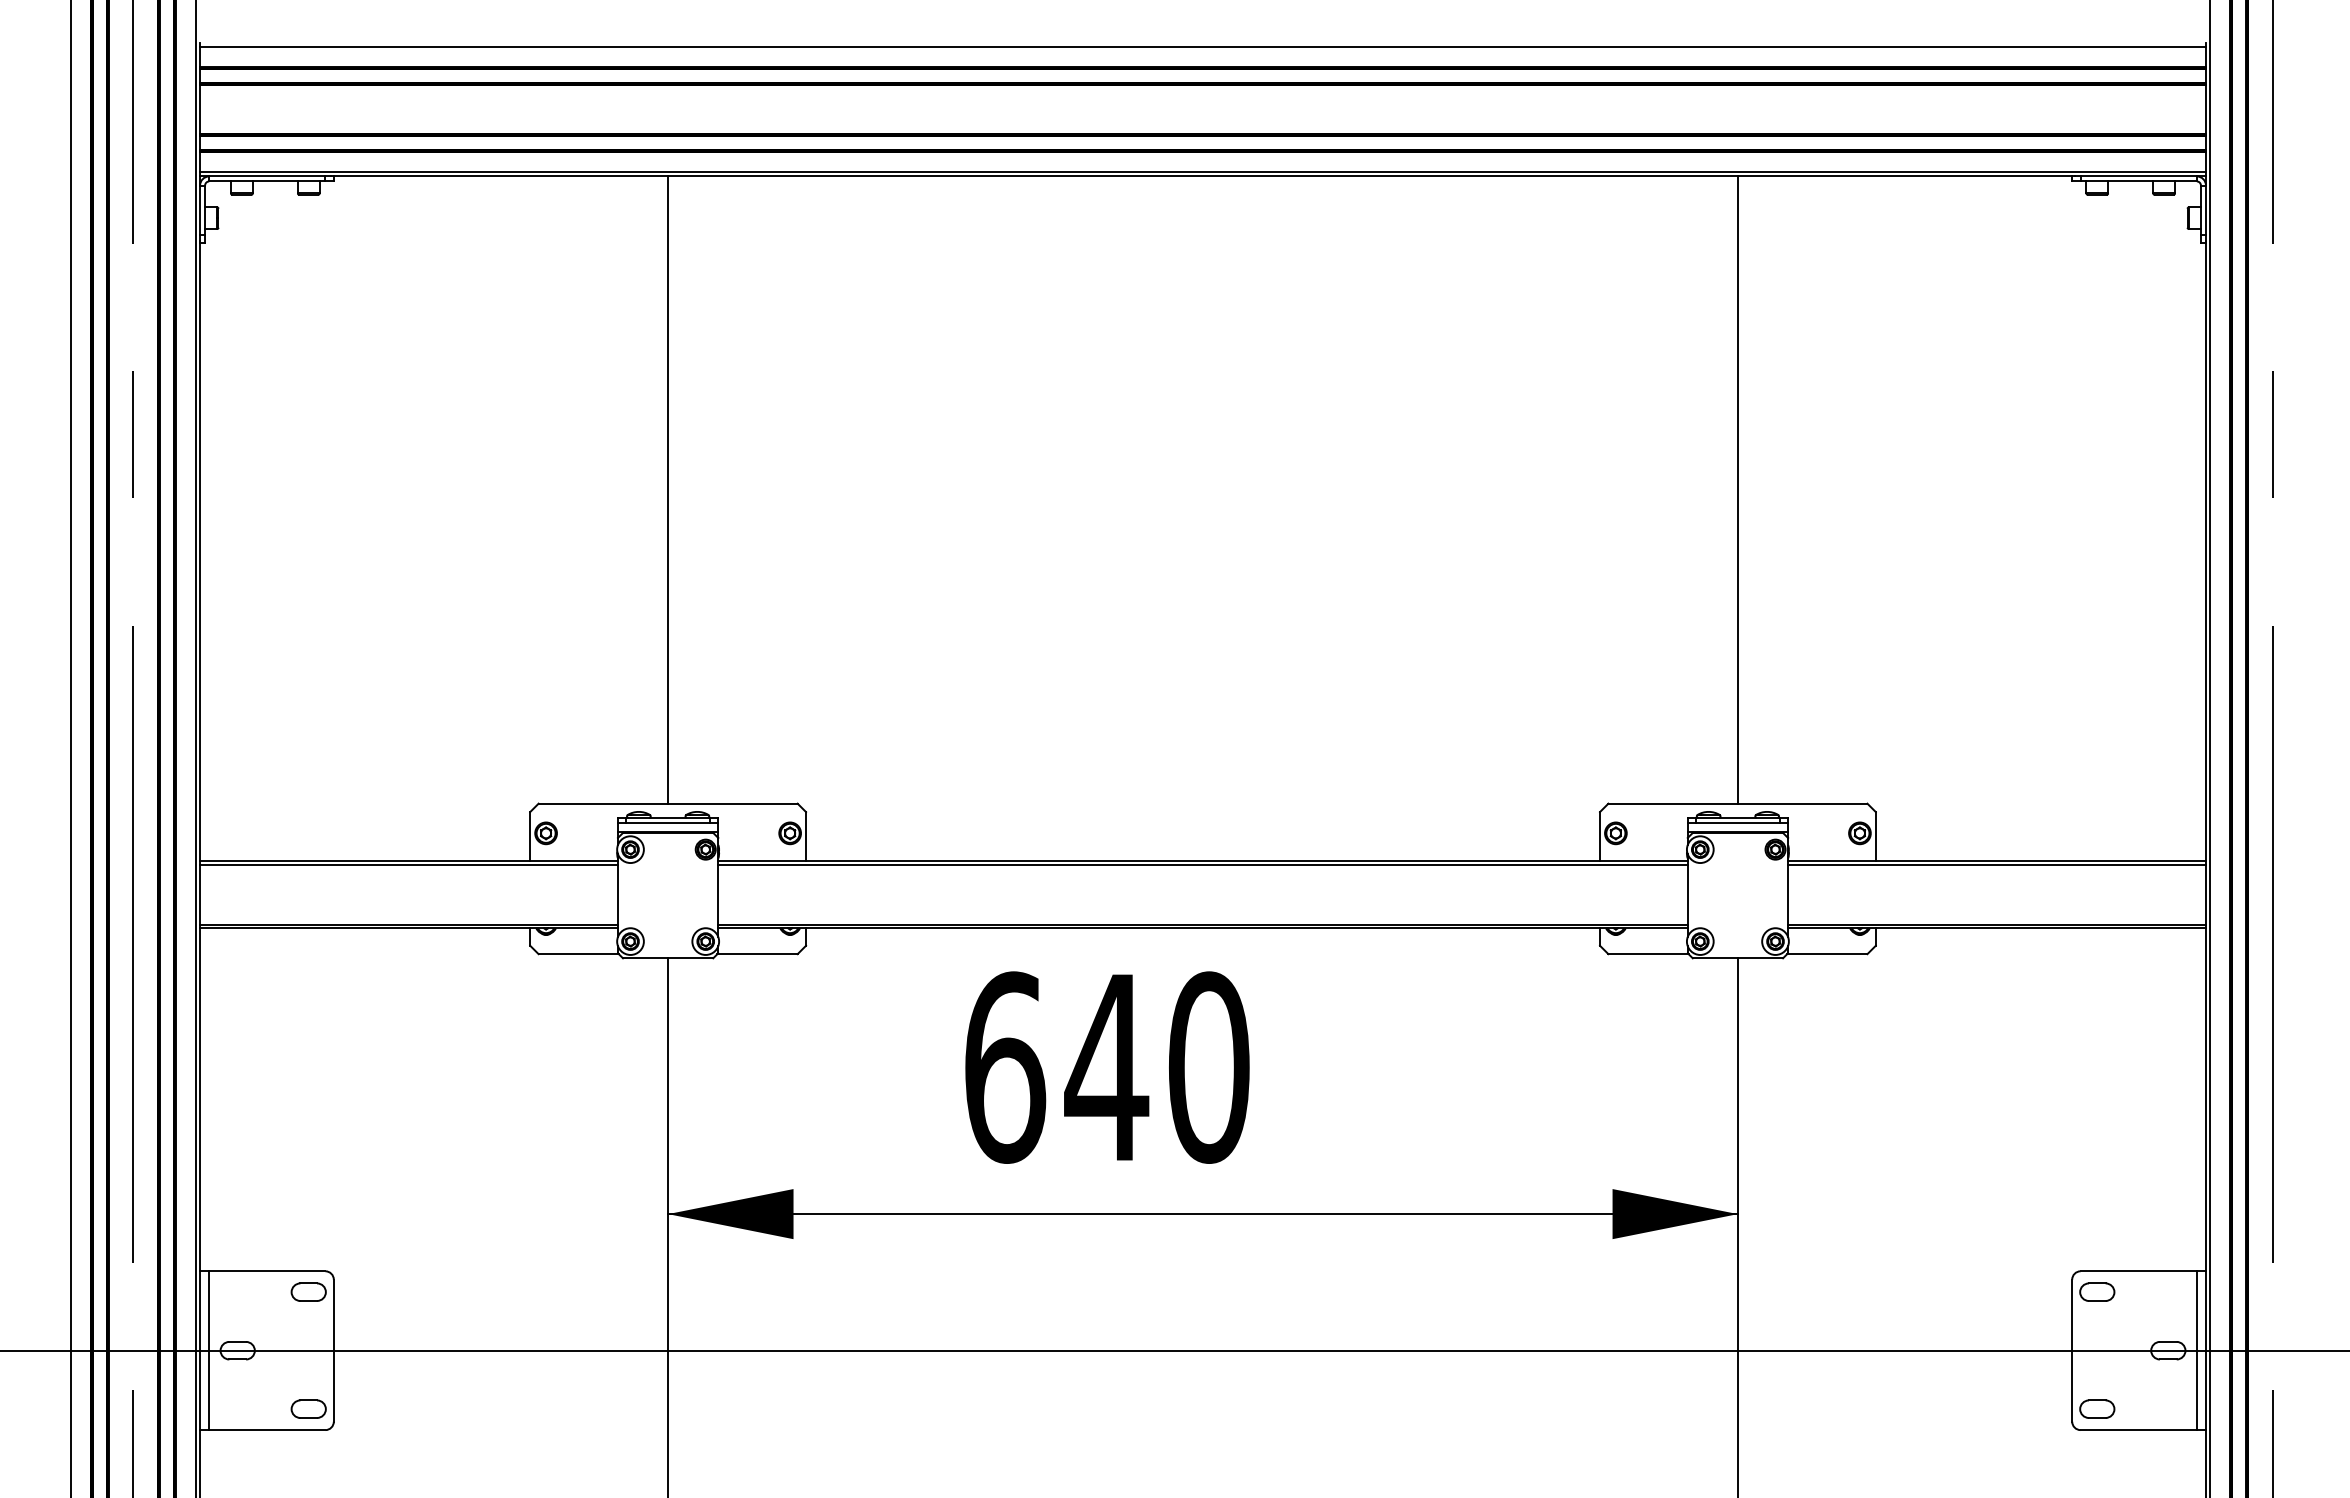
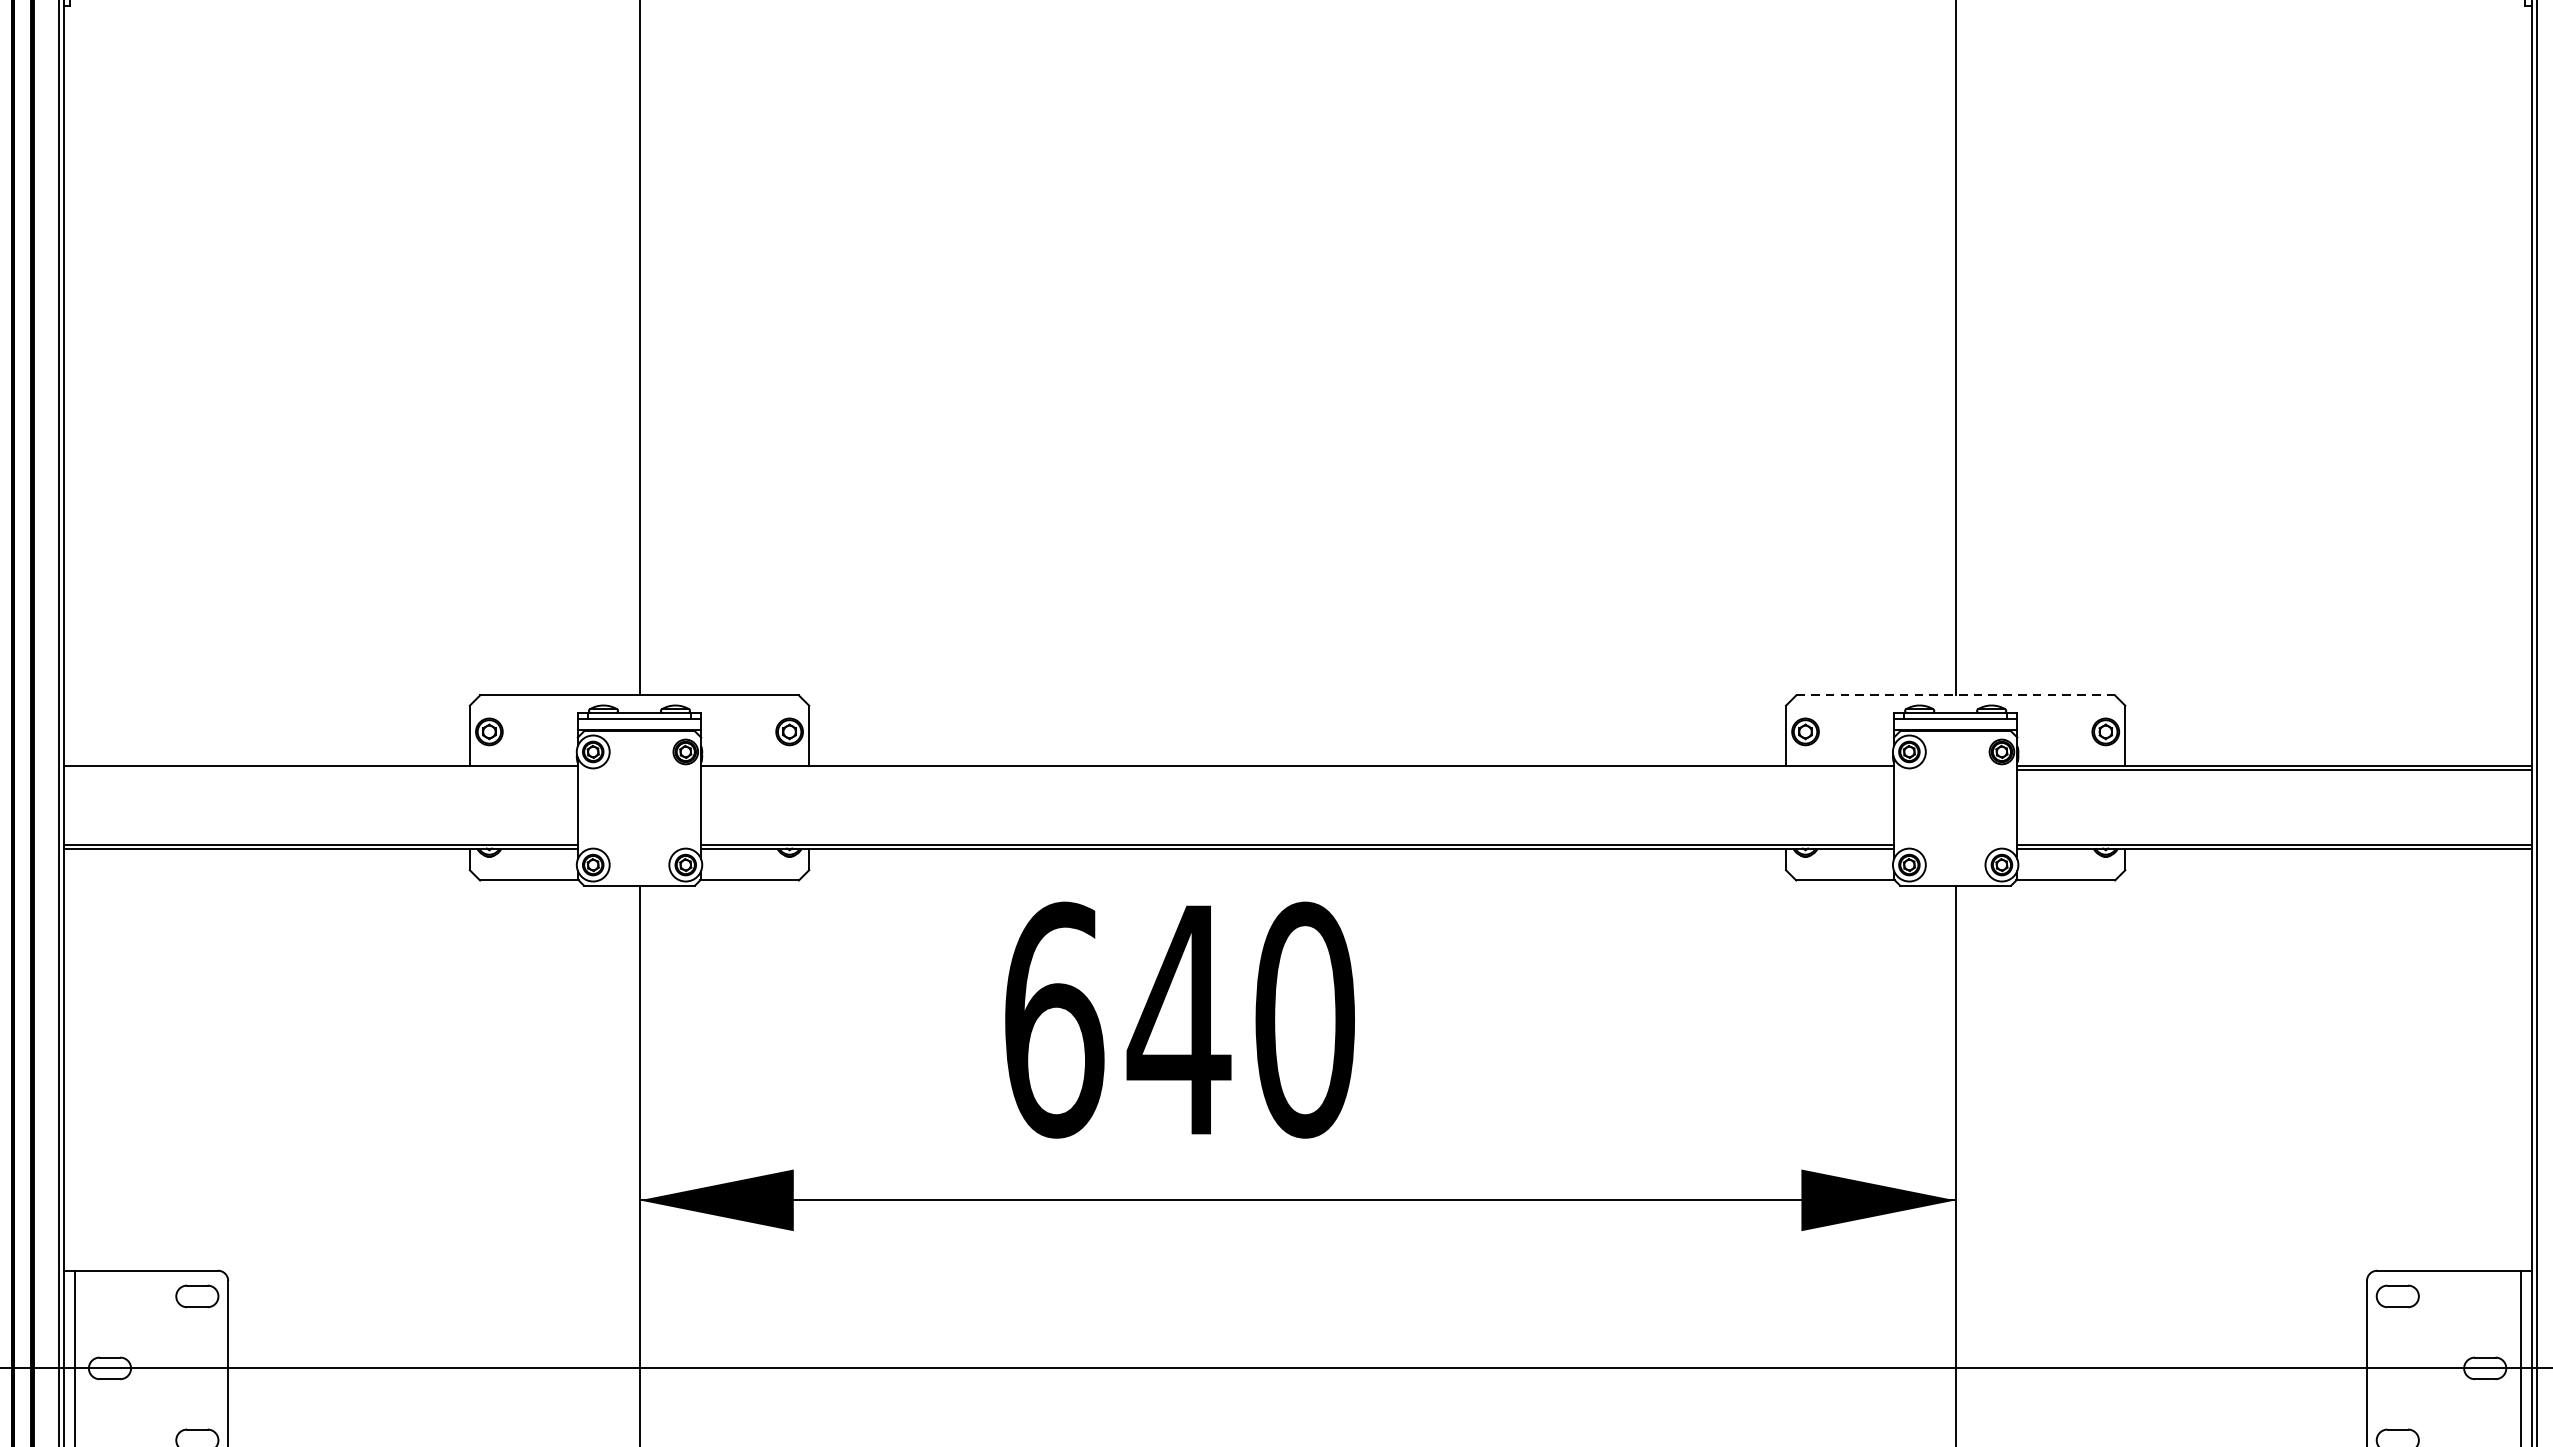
line: (1737, 803) -> (1955, 695), solid -> dashed
line: (408, 864) -> (320, 770), removed
line: (1202, 864) -> (1296, 770), removed

